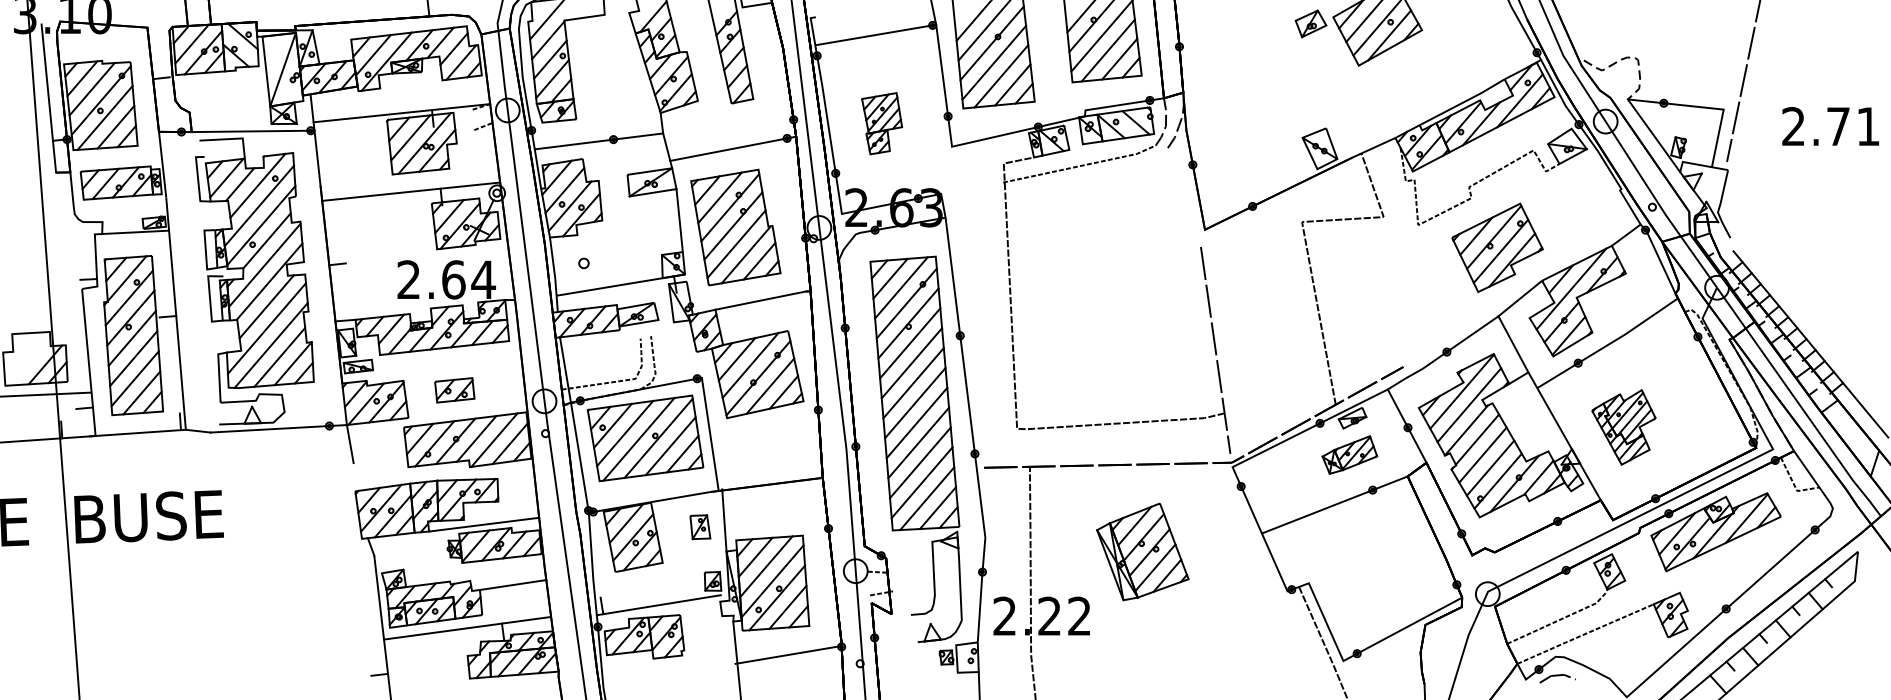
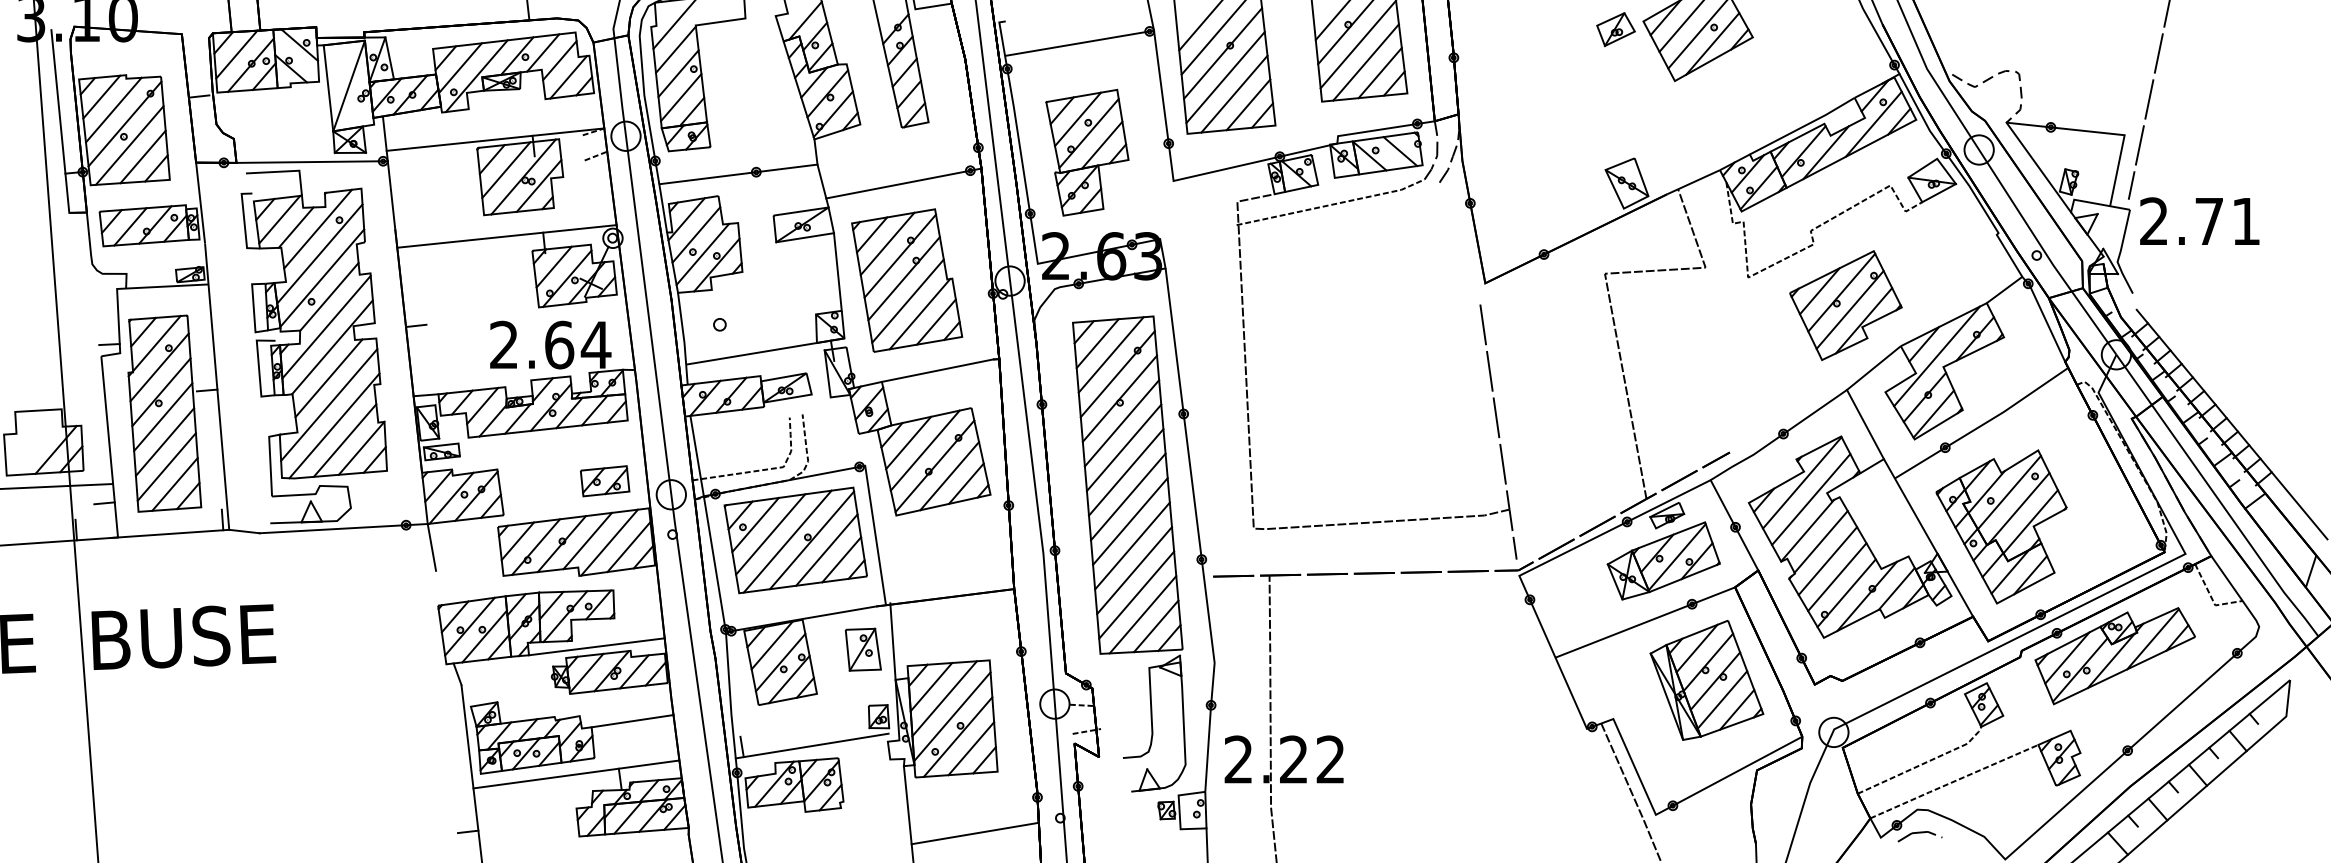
part: (881, 123) -> (1086, 152), size x1.67
text: (1830, 126) -> (2199, 221), moved
part: (454, 390) -> (604, 481), moved
part: (1623, 427) -> (2001, 527), size x1.67
part: (1349, 454) -> (1663, 560), size x1.67
part: (700, 527) -> (863, 650), size x1.43
part: (1142, 551) -> (1706, 679), moved
line: (786, 654) -> (974, 832), moved

